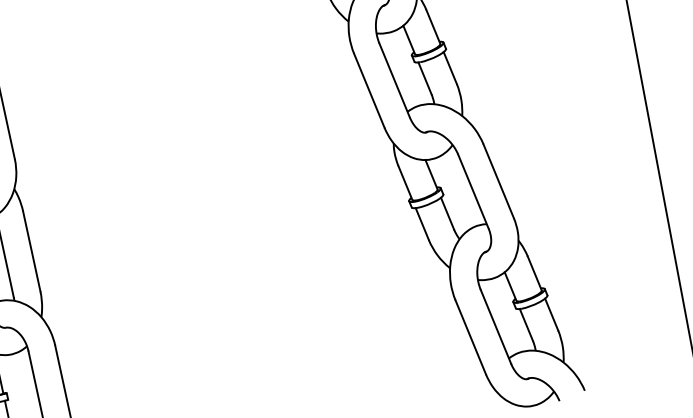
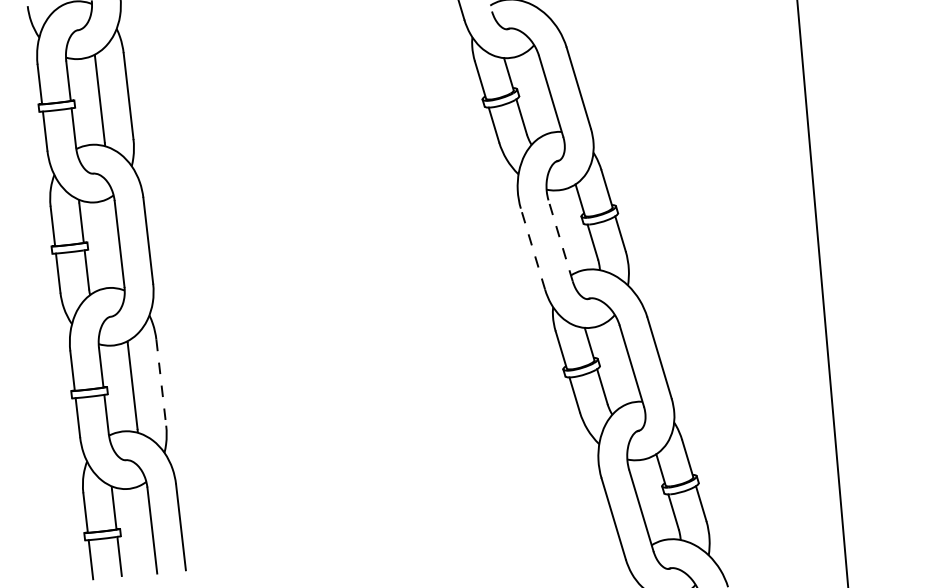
line: (394, 79) -> (560, 240), solid -> dashed
line: (368, 90) -> (532, 248), solid -> dashed
line: (32, 252) -> (161, 383), solid -> dashed

